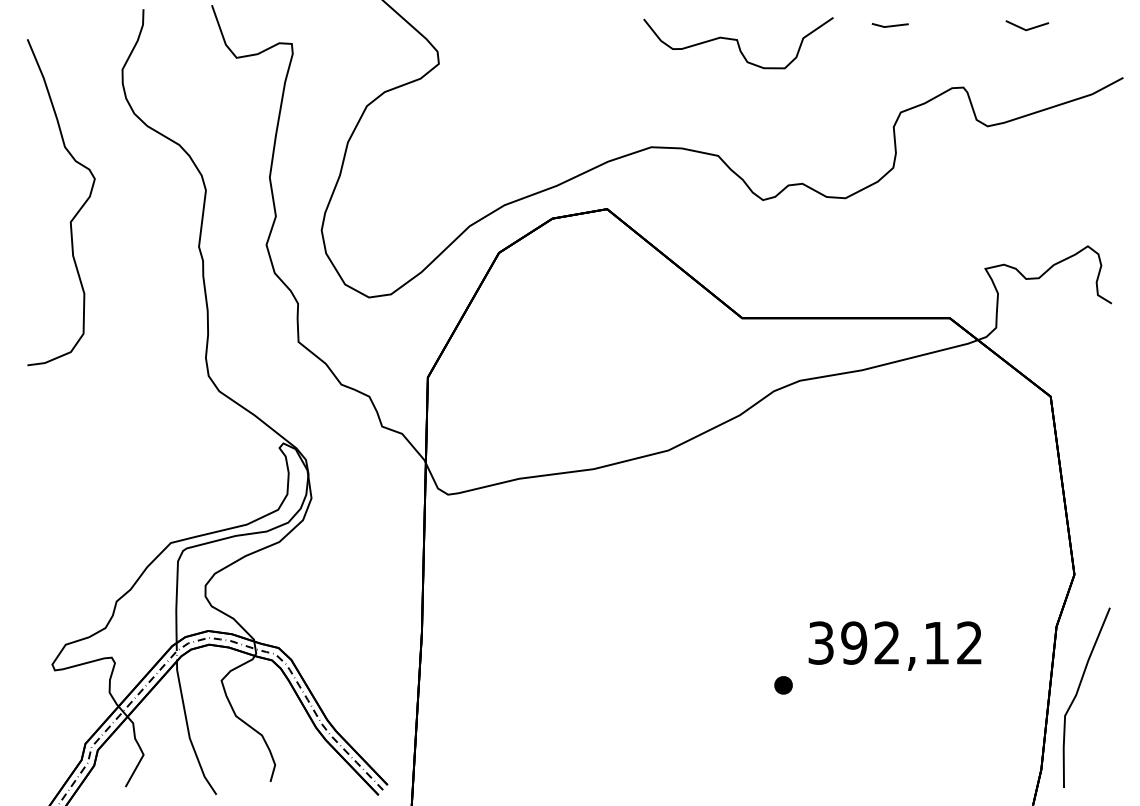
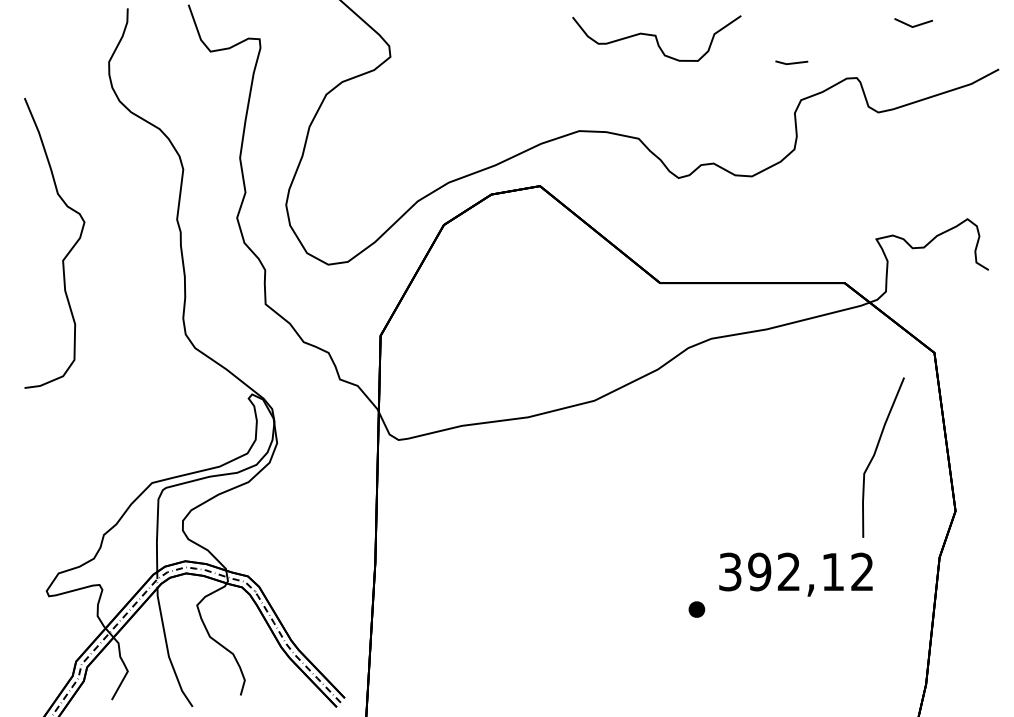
line: (889, 25) -> (791, 62), moved
curve: (76, 211) -> (68, 251), moved
curve: (1077, 694) -> (875, 454), moved

